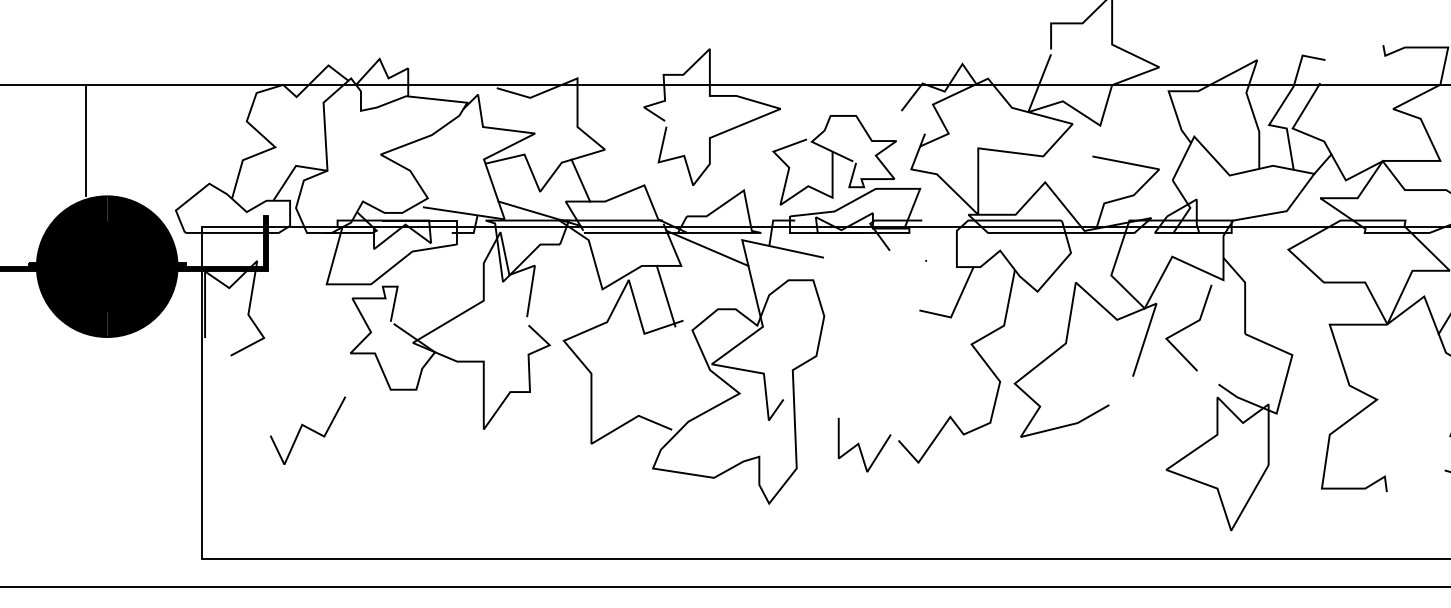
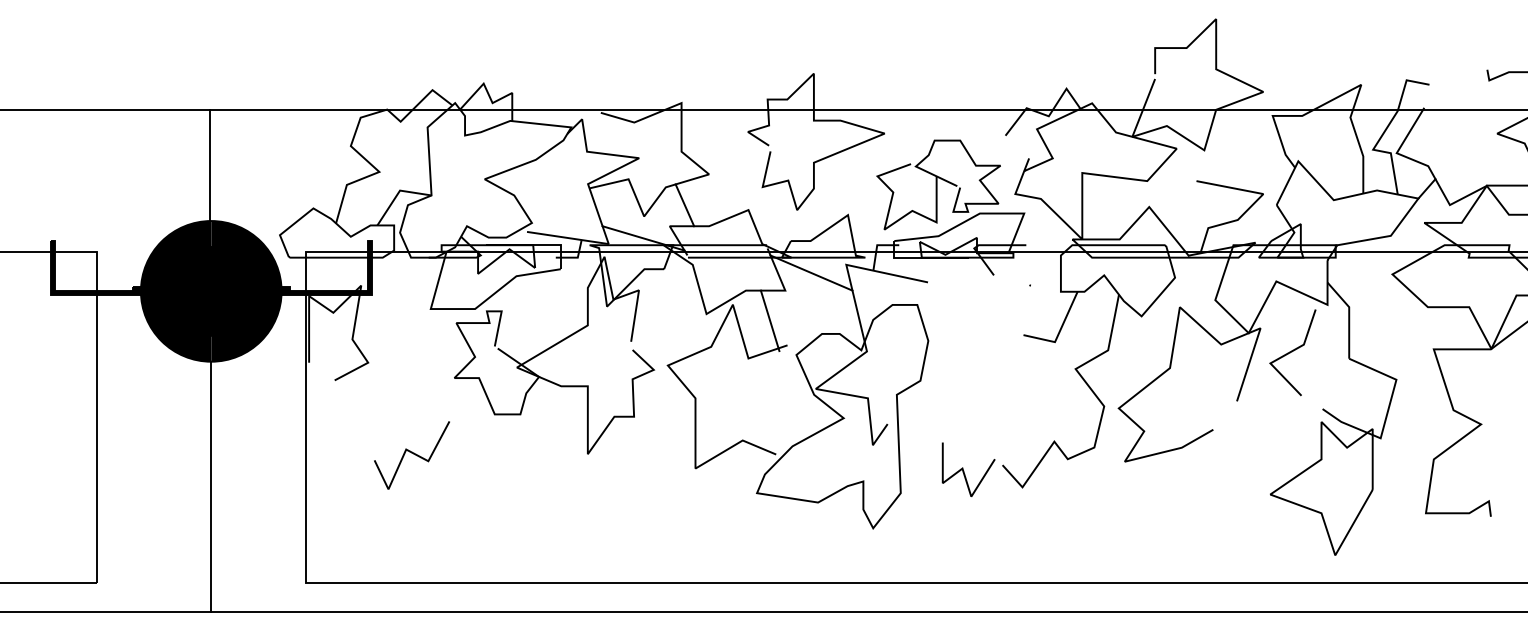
line: (86, 140) -> (210, 165), moved
line: (107, 461) -> (211, 486), added

